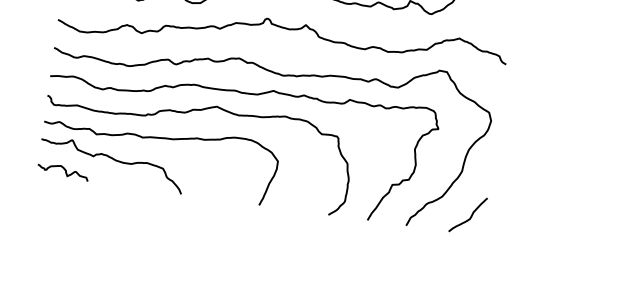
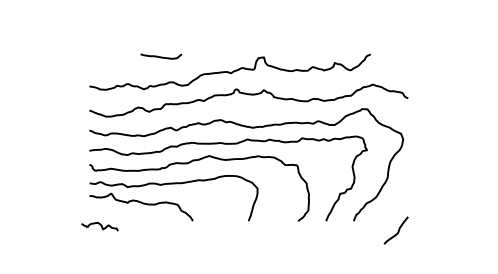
curve: (64, 170) -> (100, 225), moved
curve: (469, 216) -> (397, 231), moved

